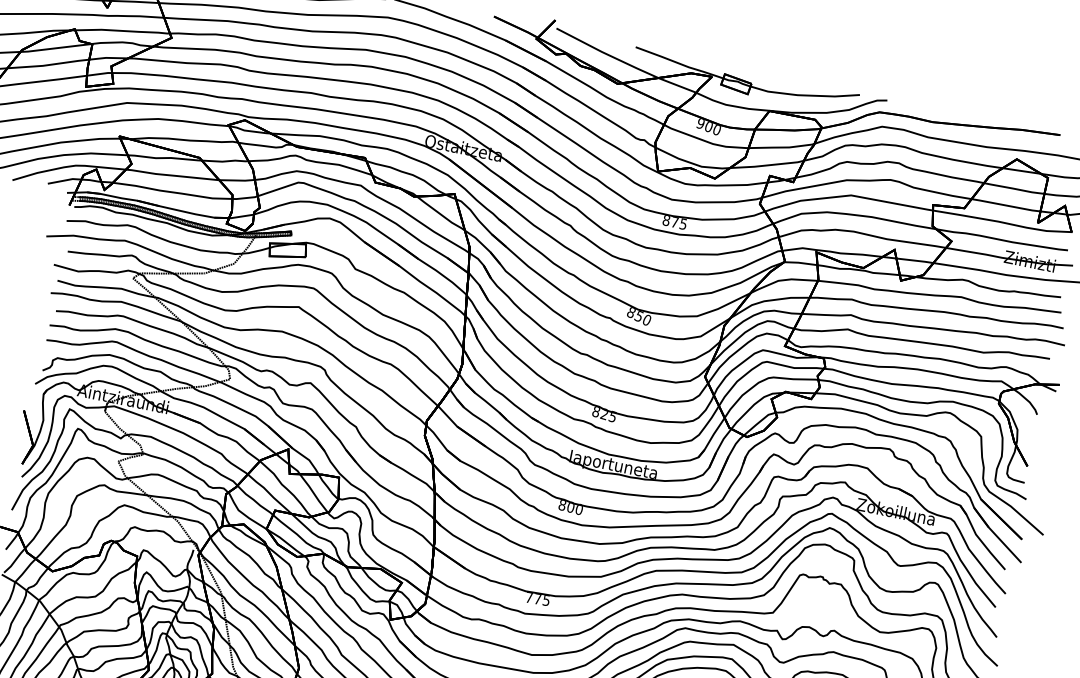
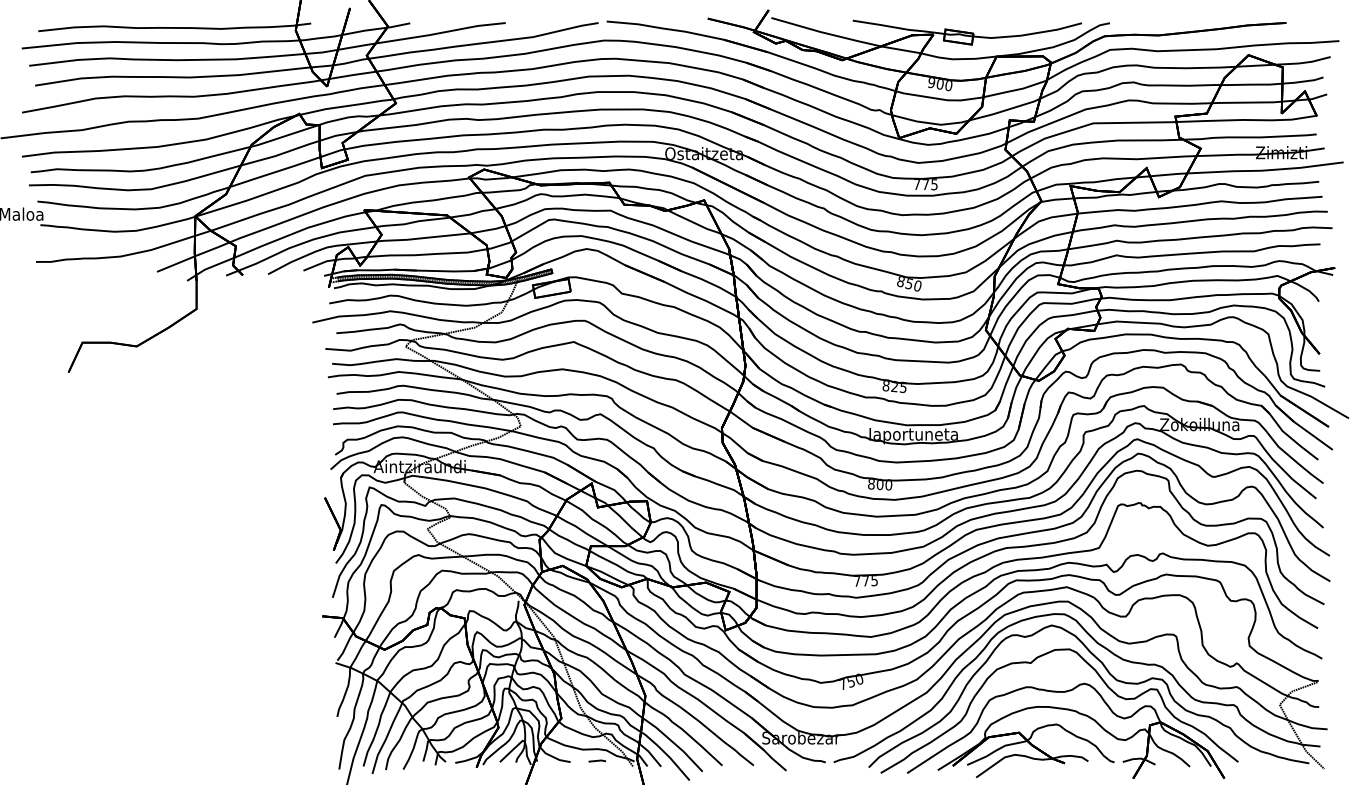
text: (665, 220) -> (916, 184), 875 -> 775

